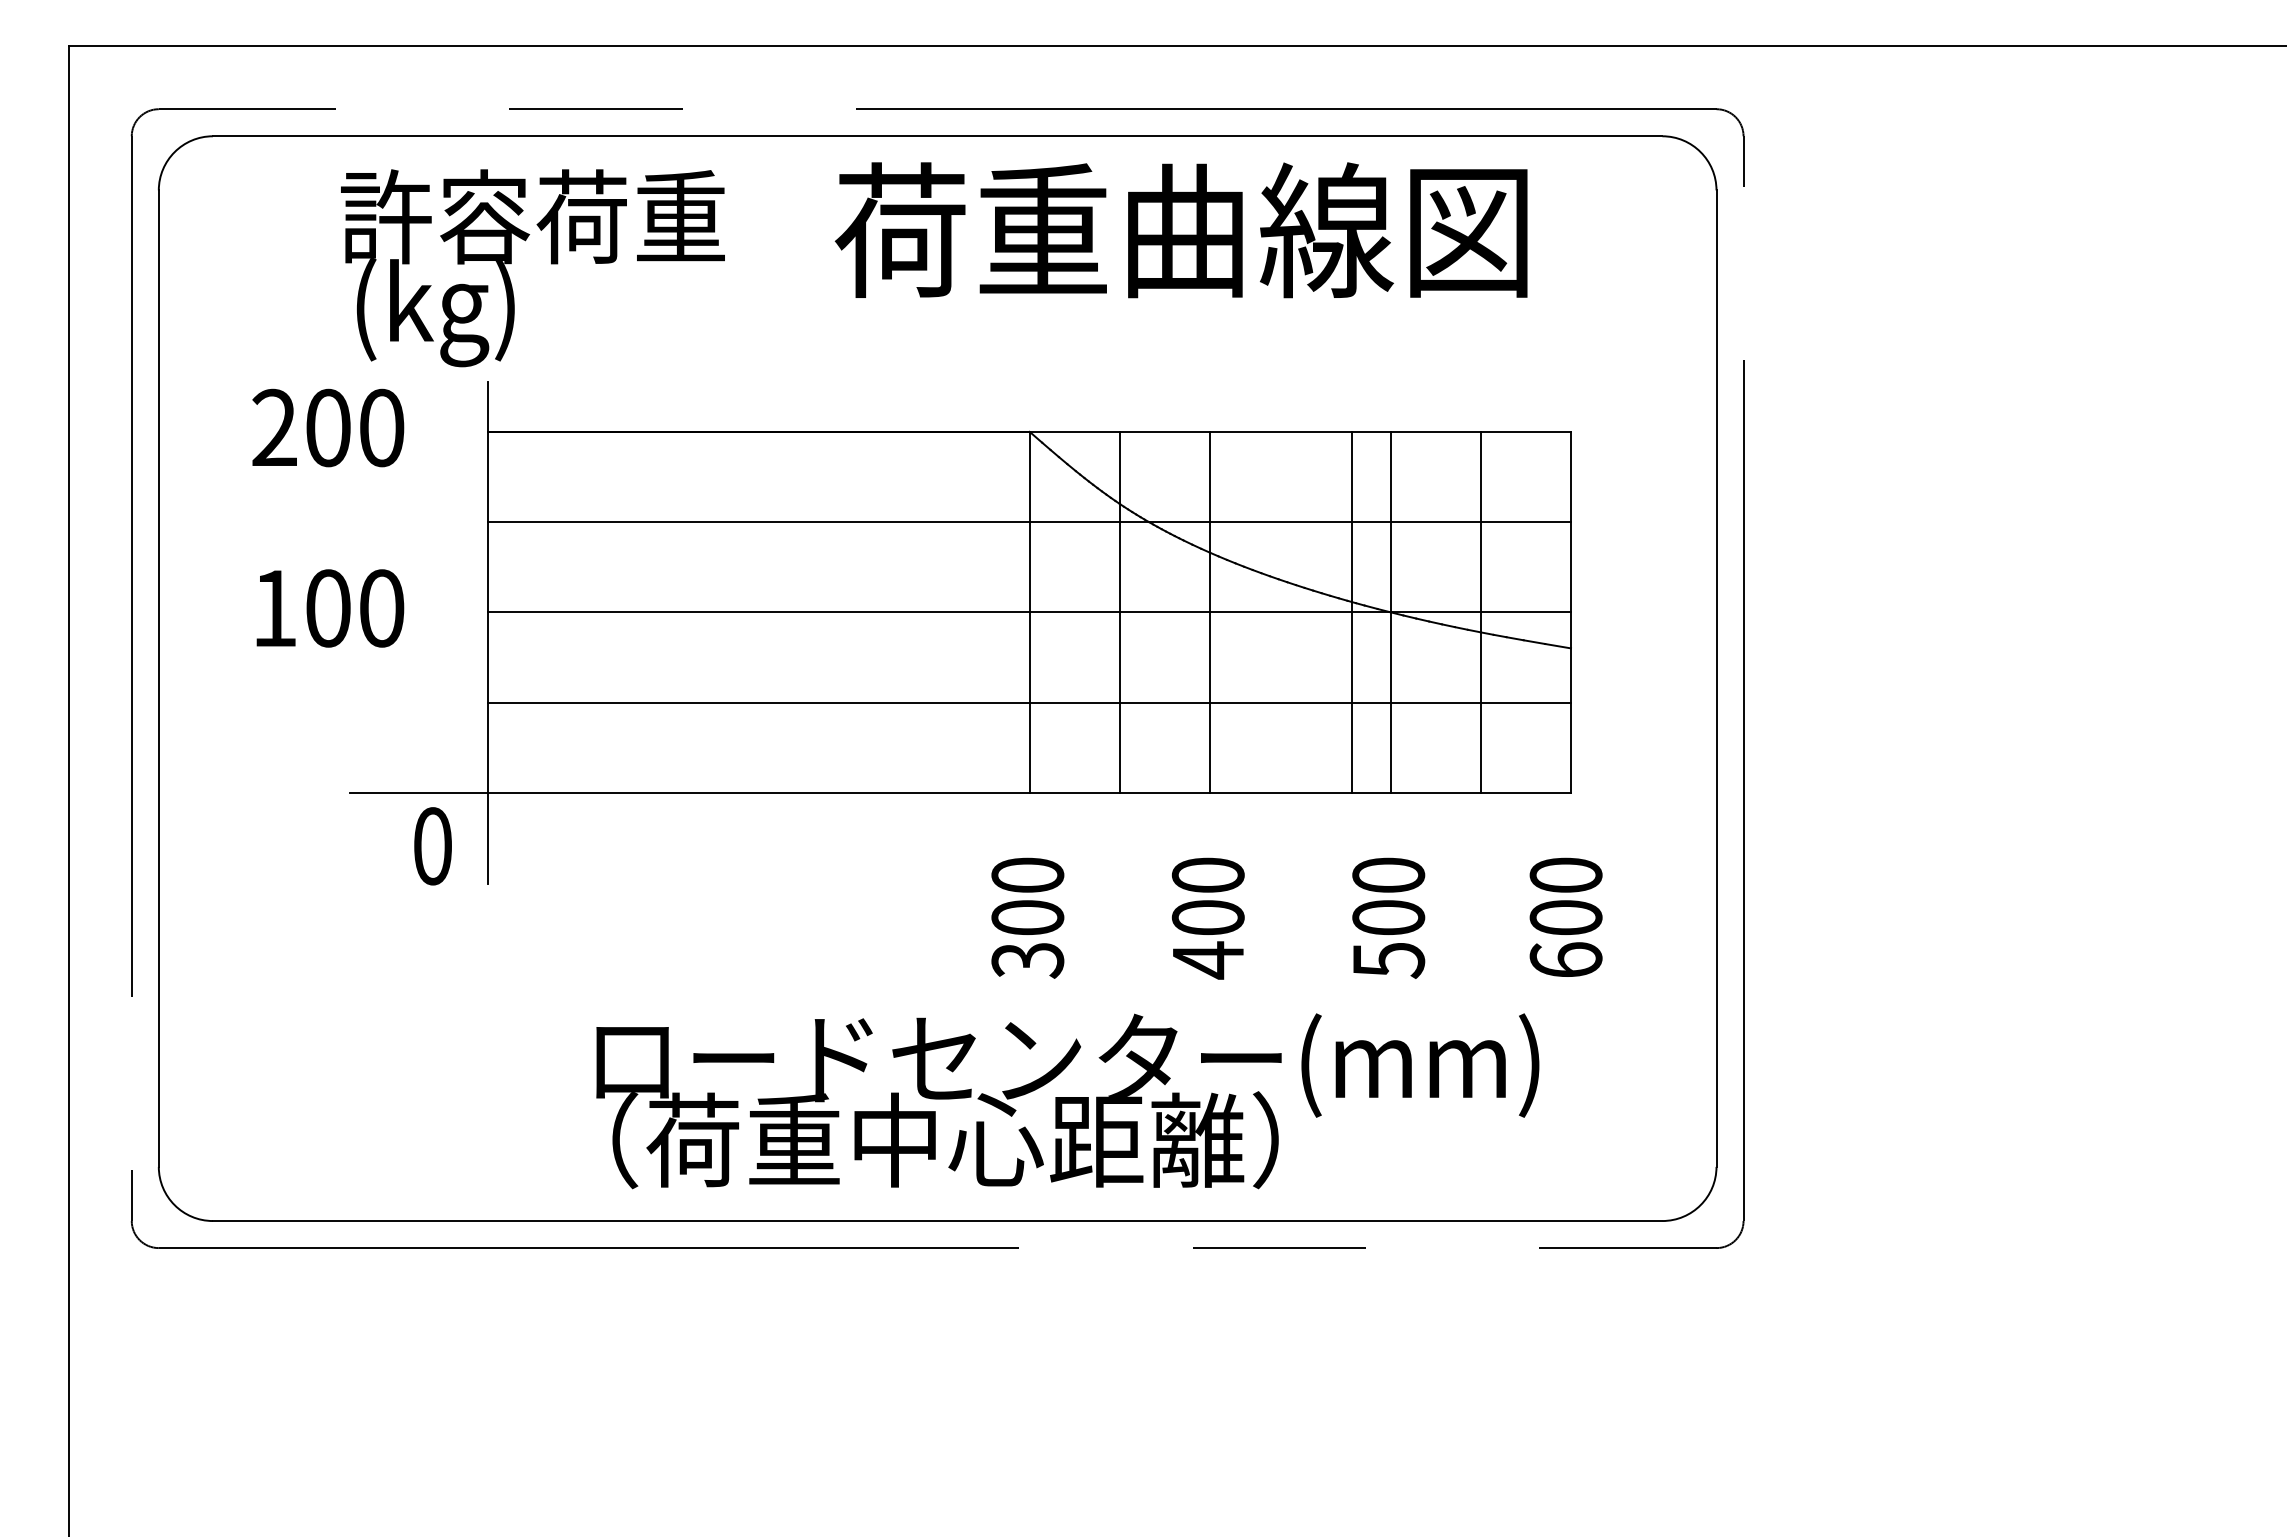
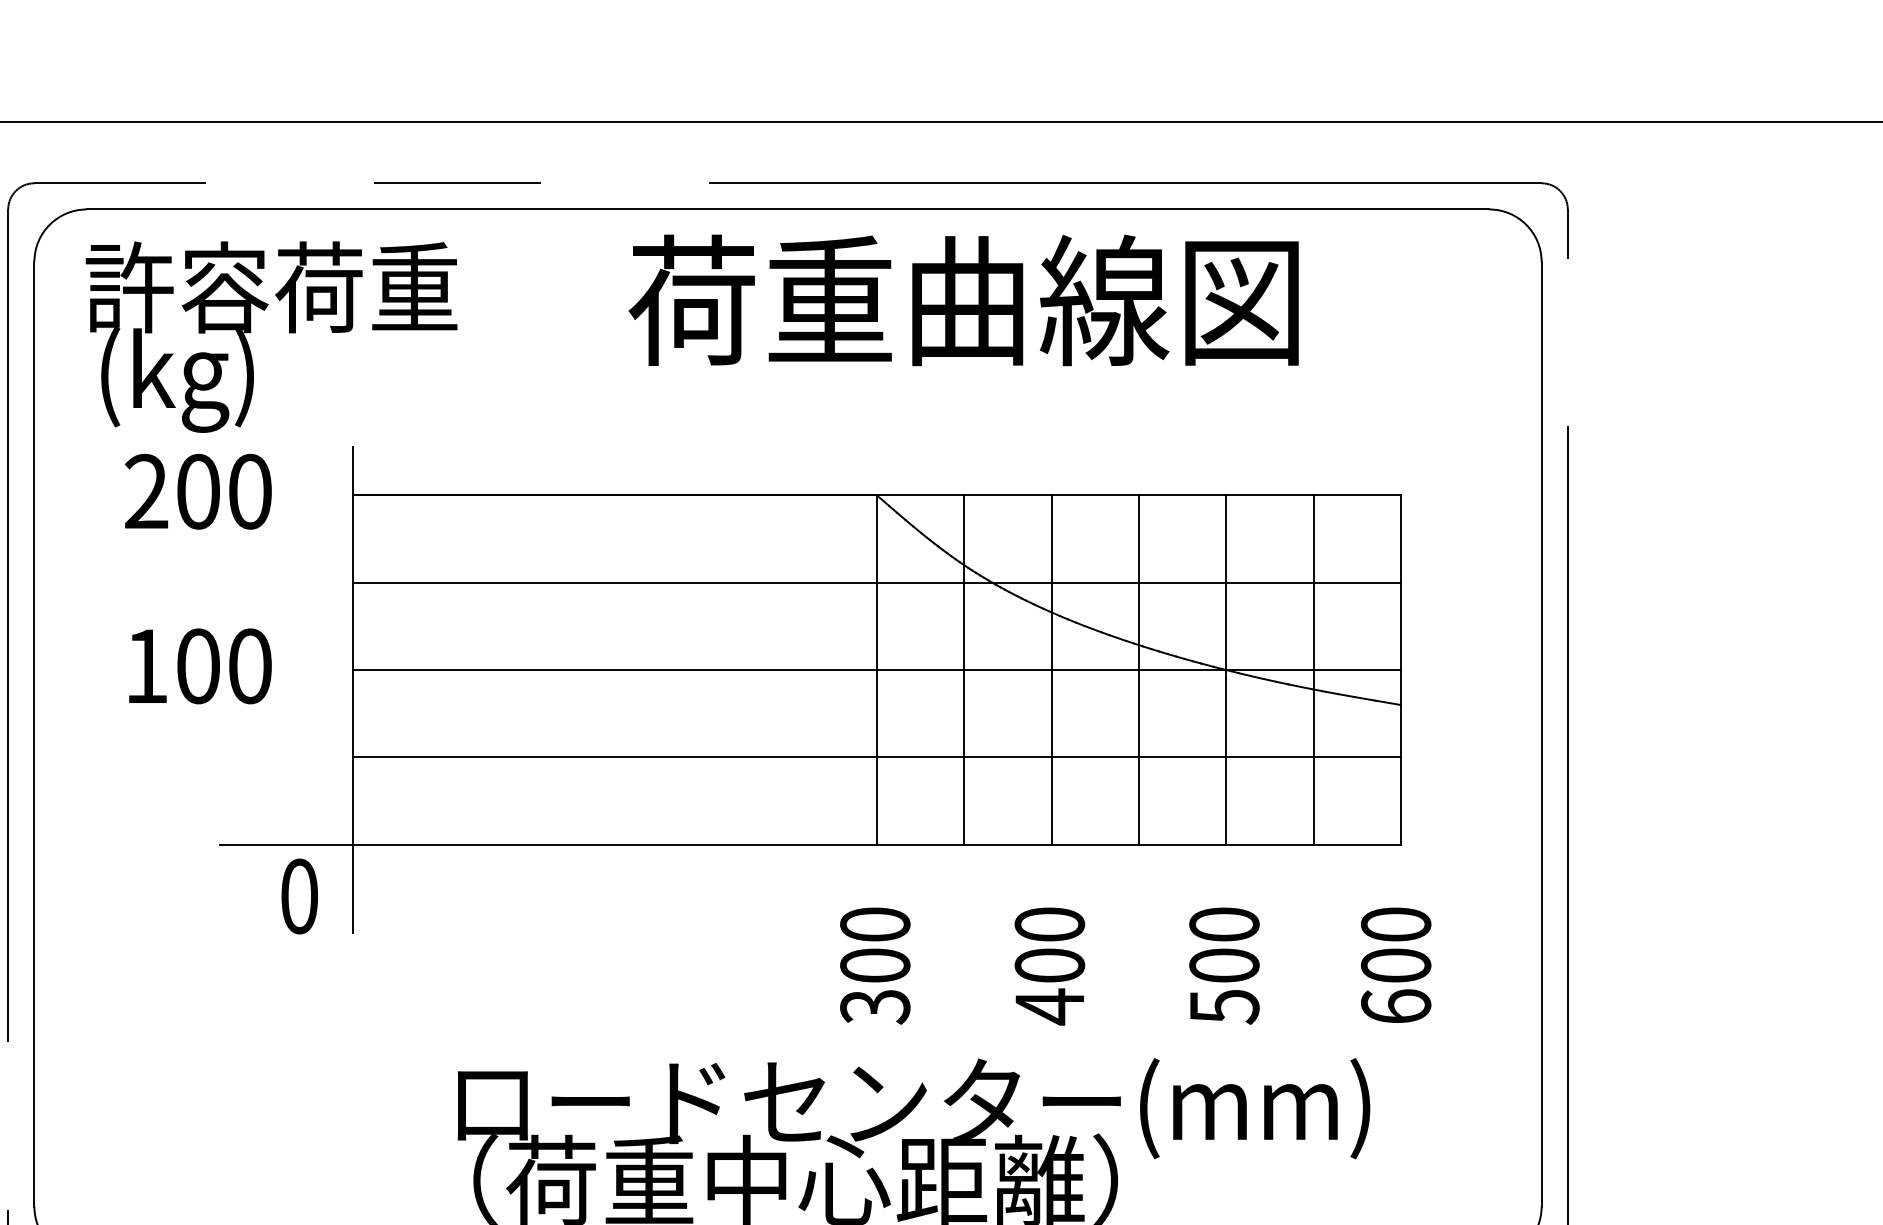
text: (1180, 230) -> (963, 300), moved
text: (532, 268) -> (271, 337), moved
line: (1352, 611) -> (1139, 669), moved

